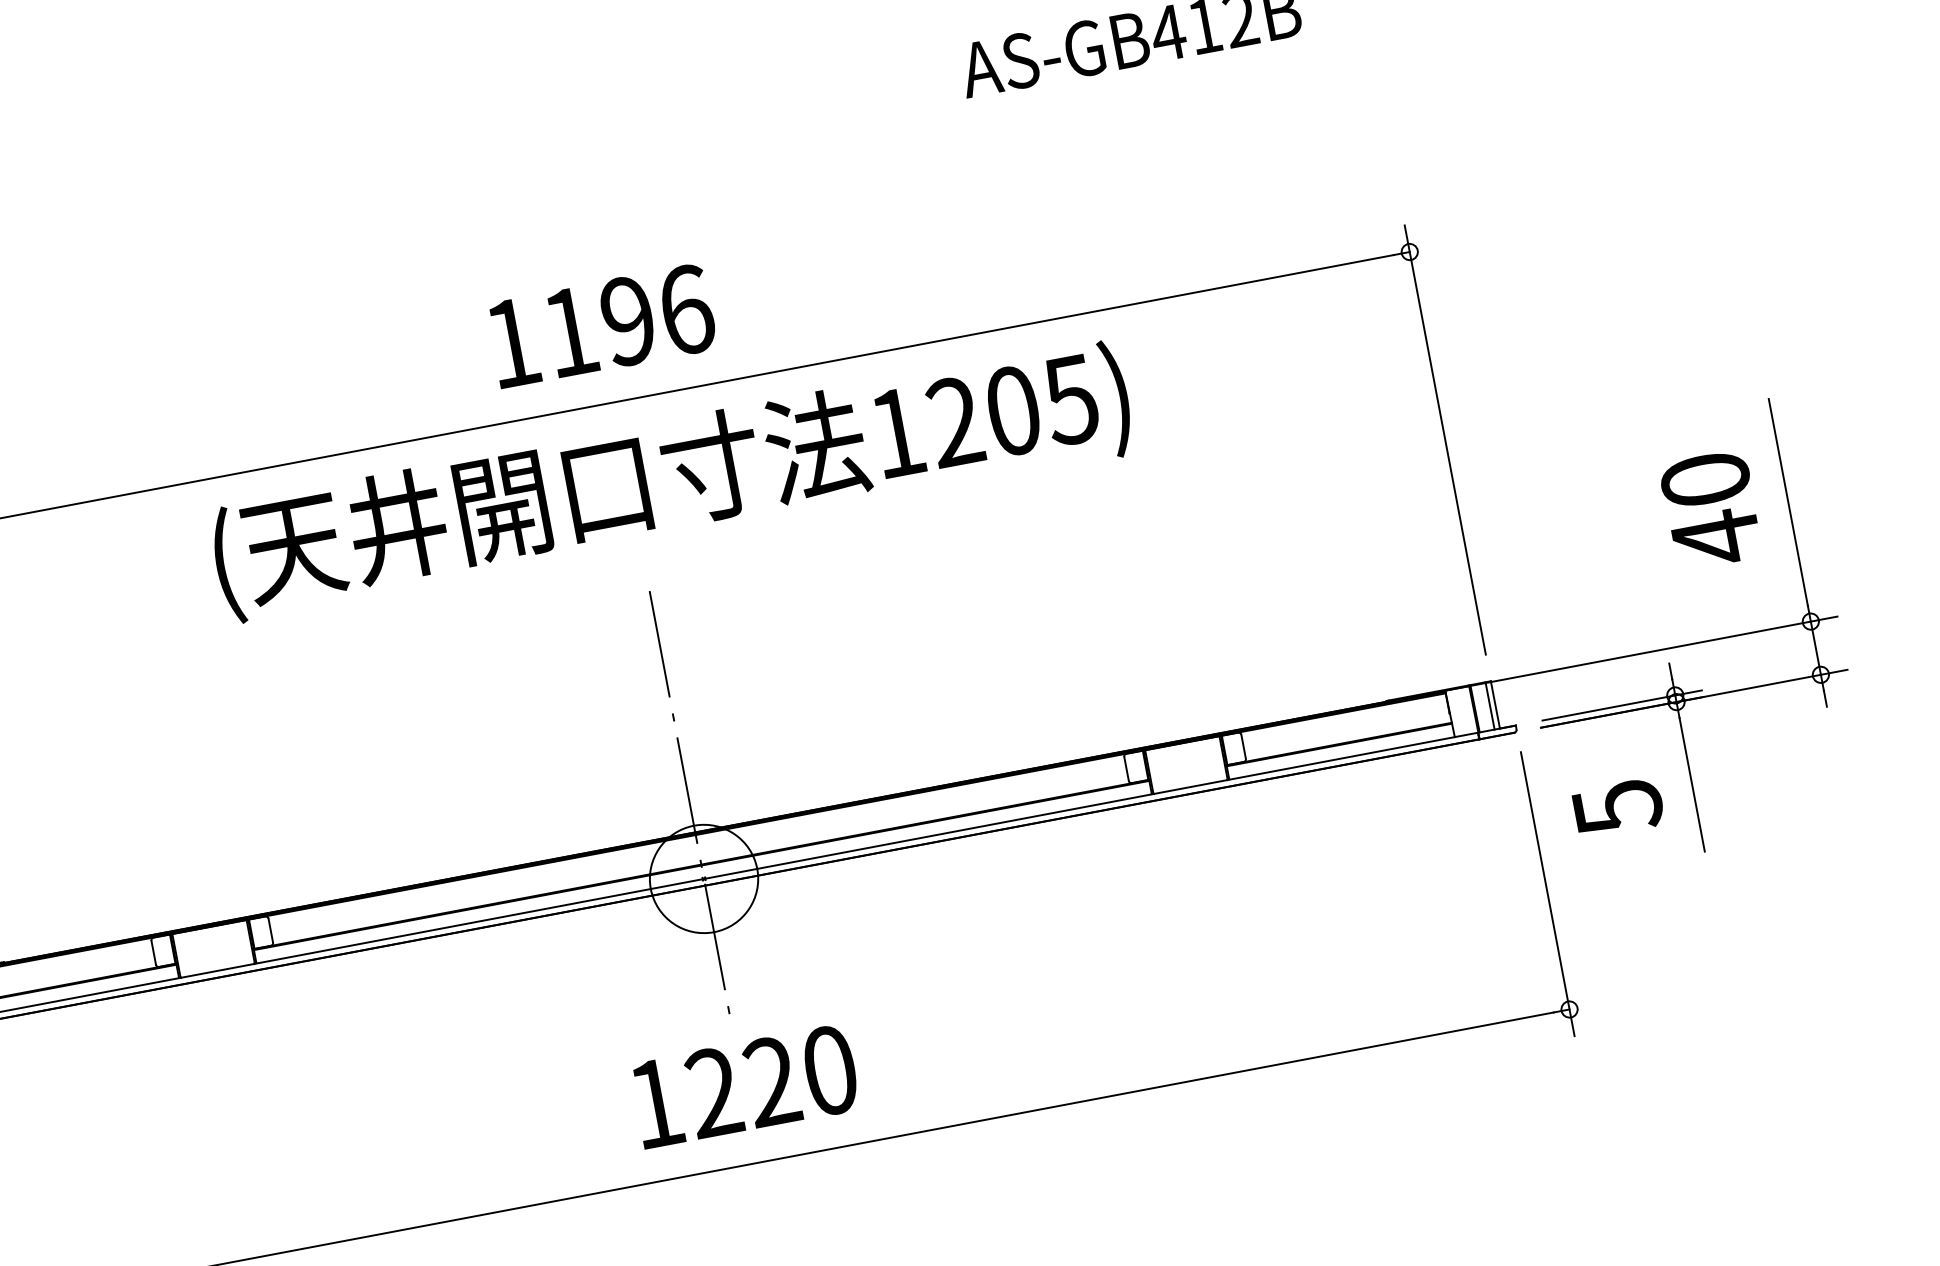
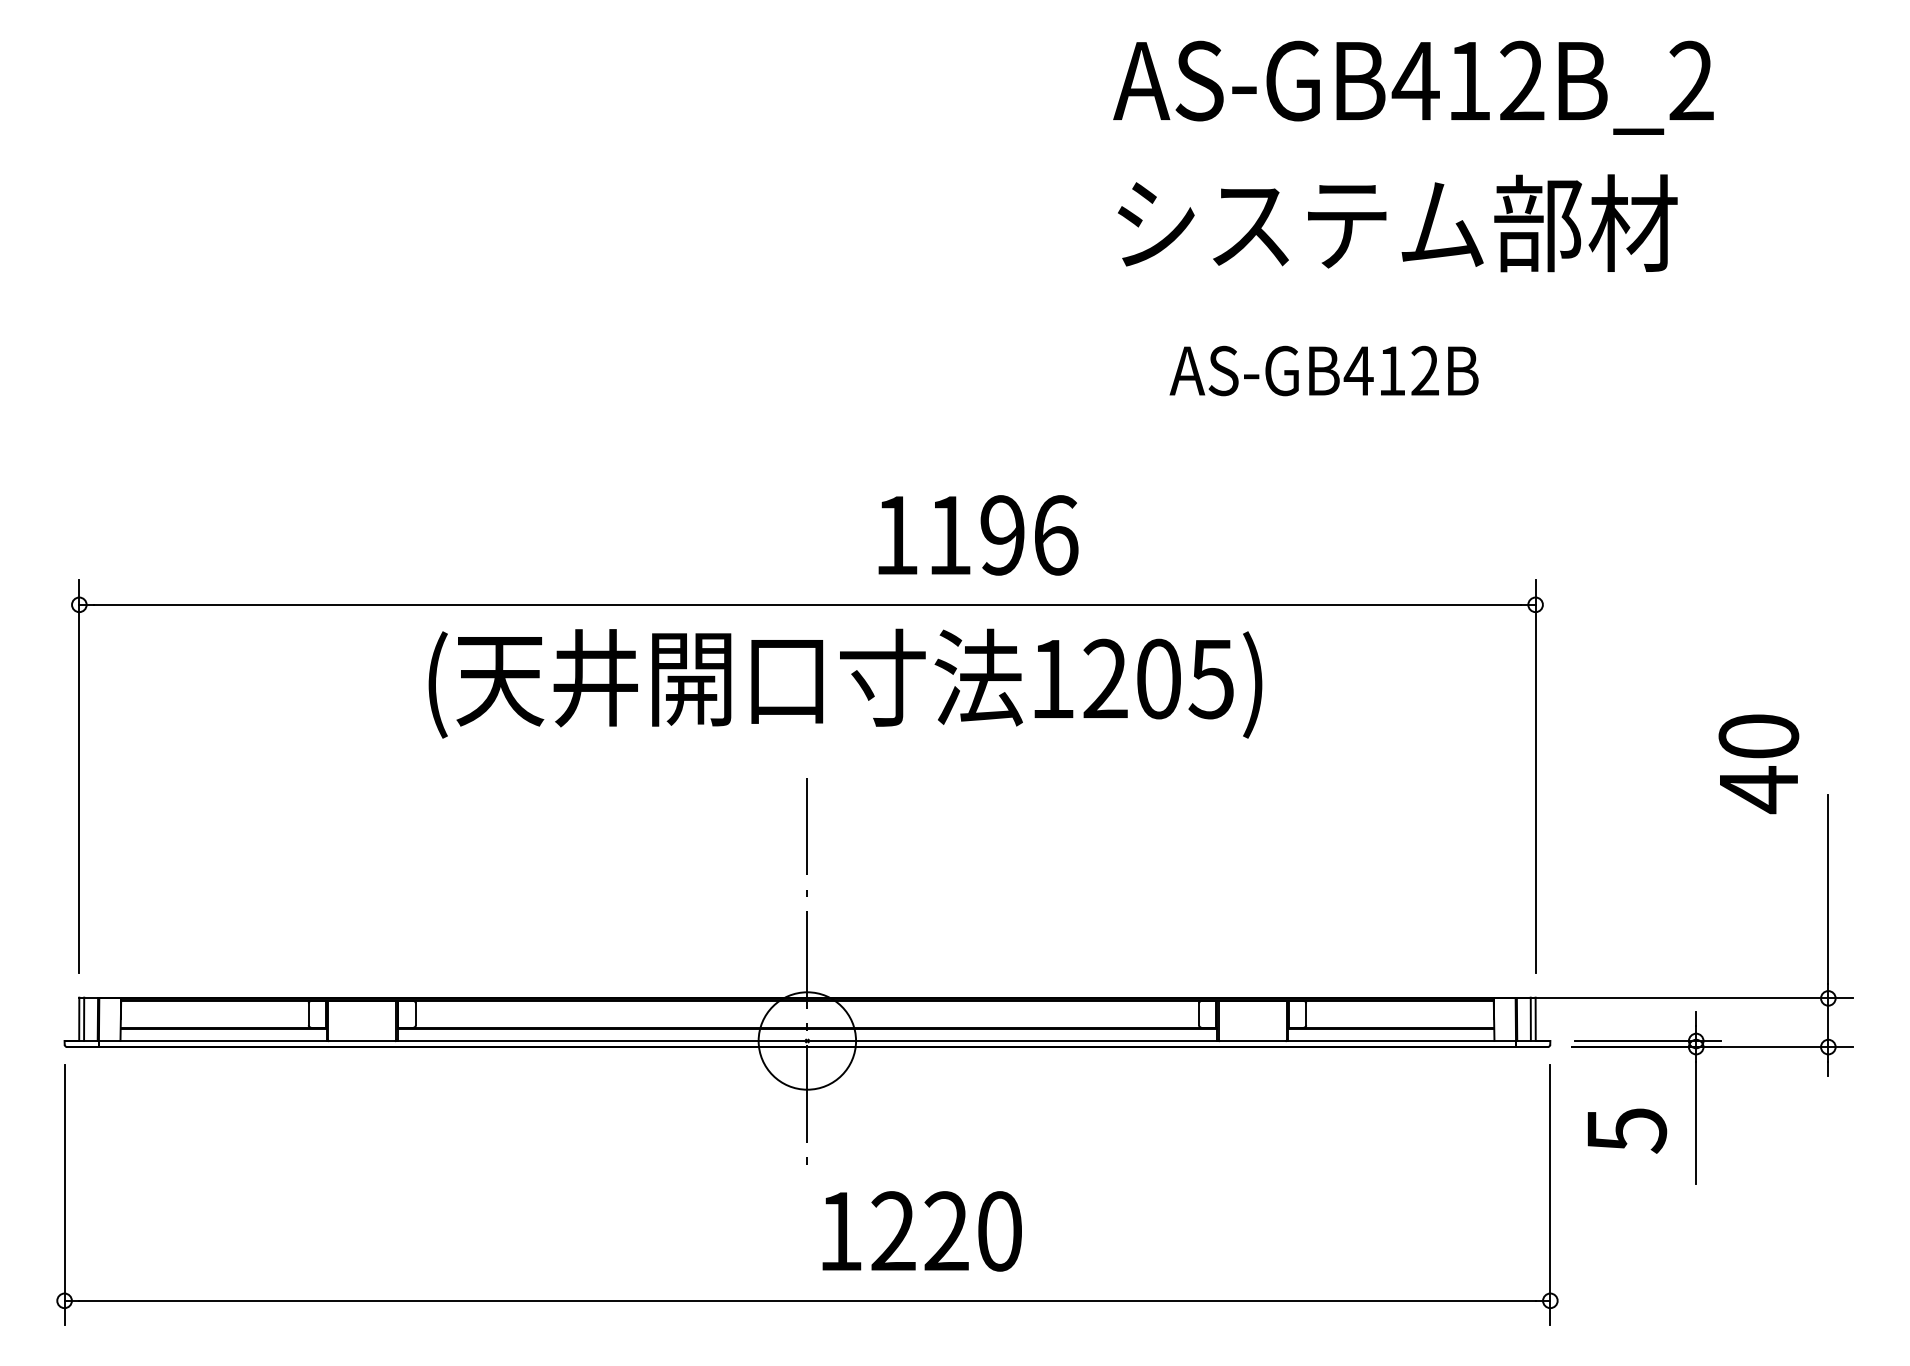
text: (602, 326) -> (978, 535), moved
text: (1710, 510) -> (1758, 764), moved
text: (744, 1086) -> (921, 1231), moved

